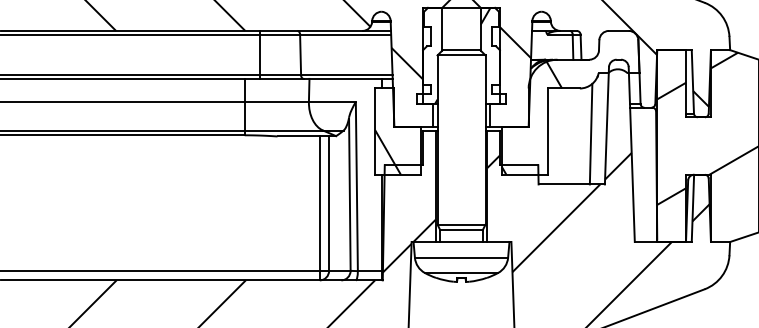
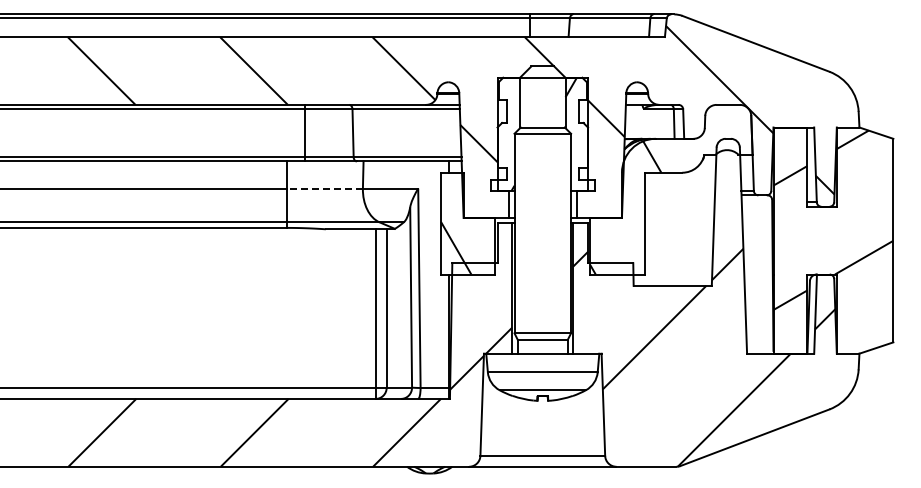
line: (277, 101) -> (325, 188), solid -> dashed
line: (591, 134) -> (695, 226), removed

